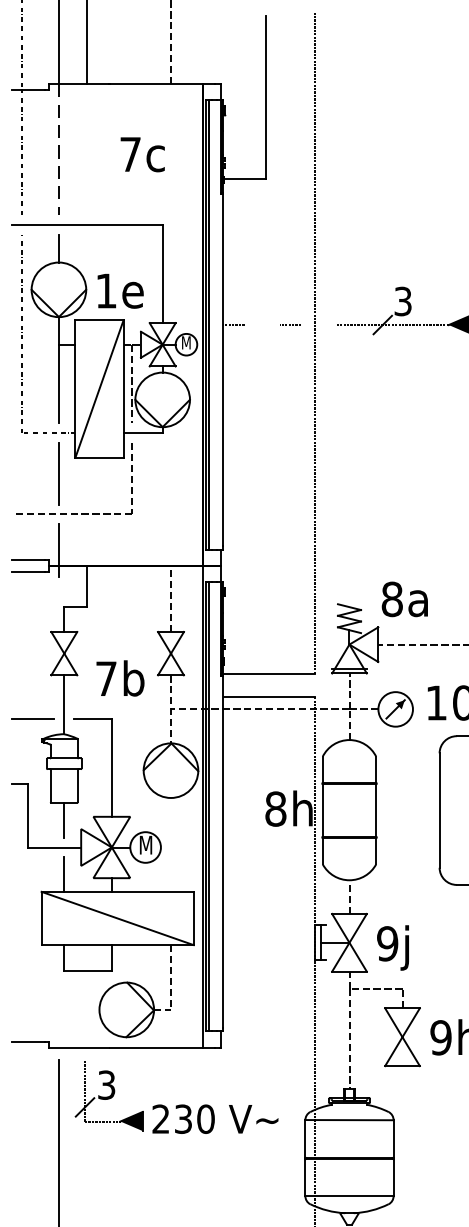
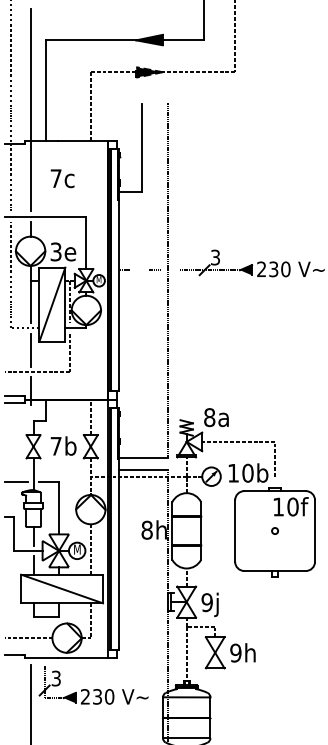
line: (58, 150) -> (30, 176), dashed -> solid
text: (142, 154) -> (62, 178), moved
text: (105, 290) -> (55, 251), 1e -> 3e
text: (120, 677) -> (63, 445), moved
line: (170, 844) -> (90, 549), added
line: (54, 1008) -> (28, 637), added

